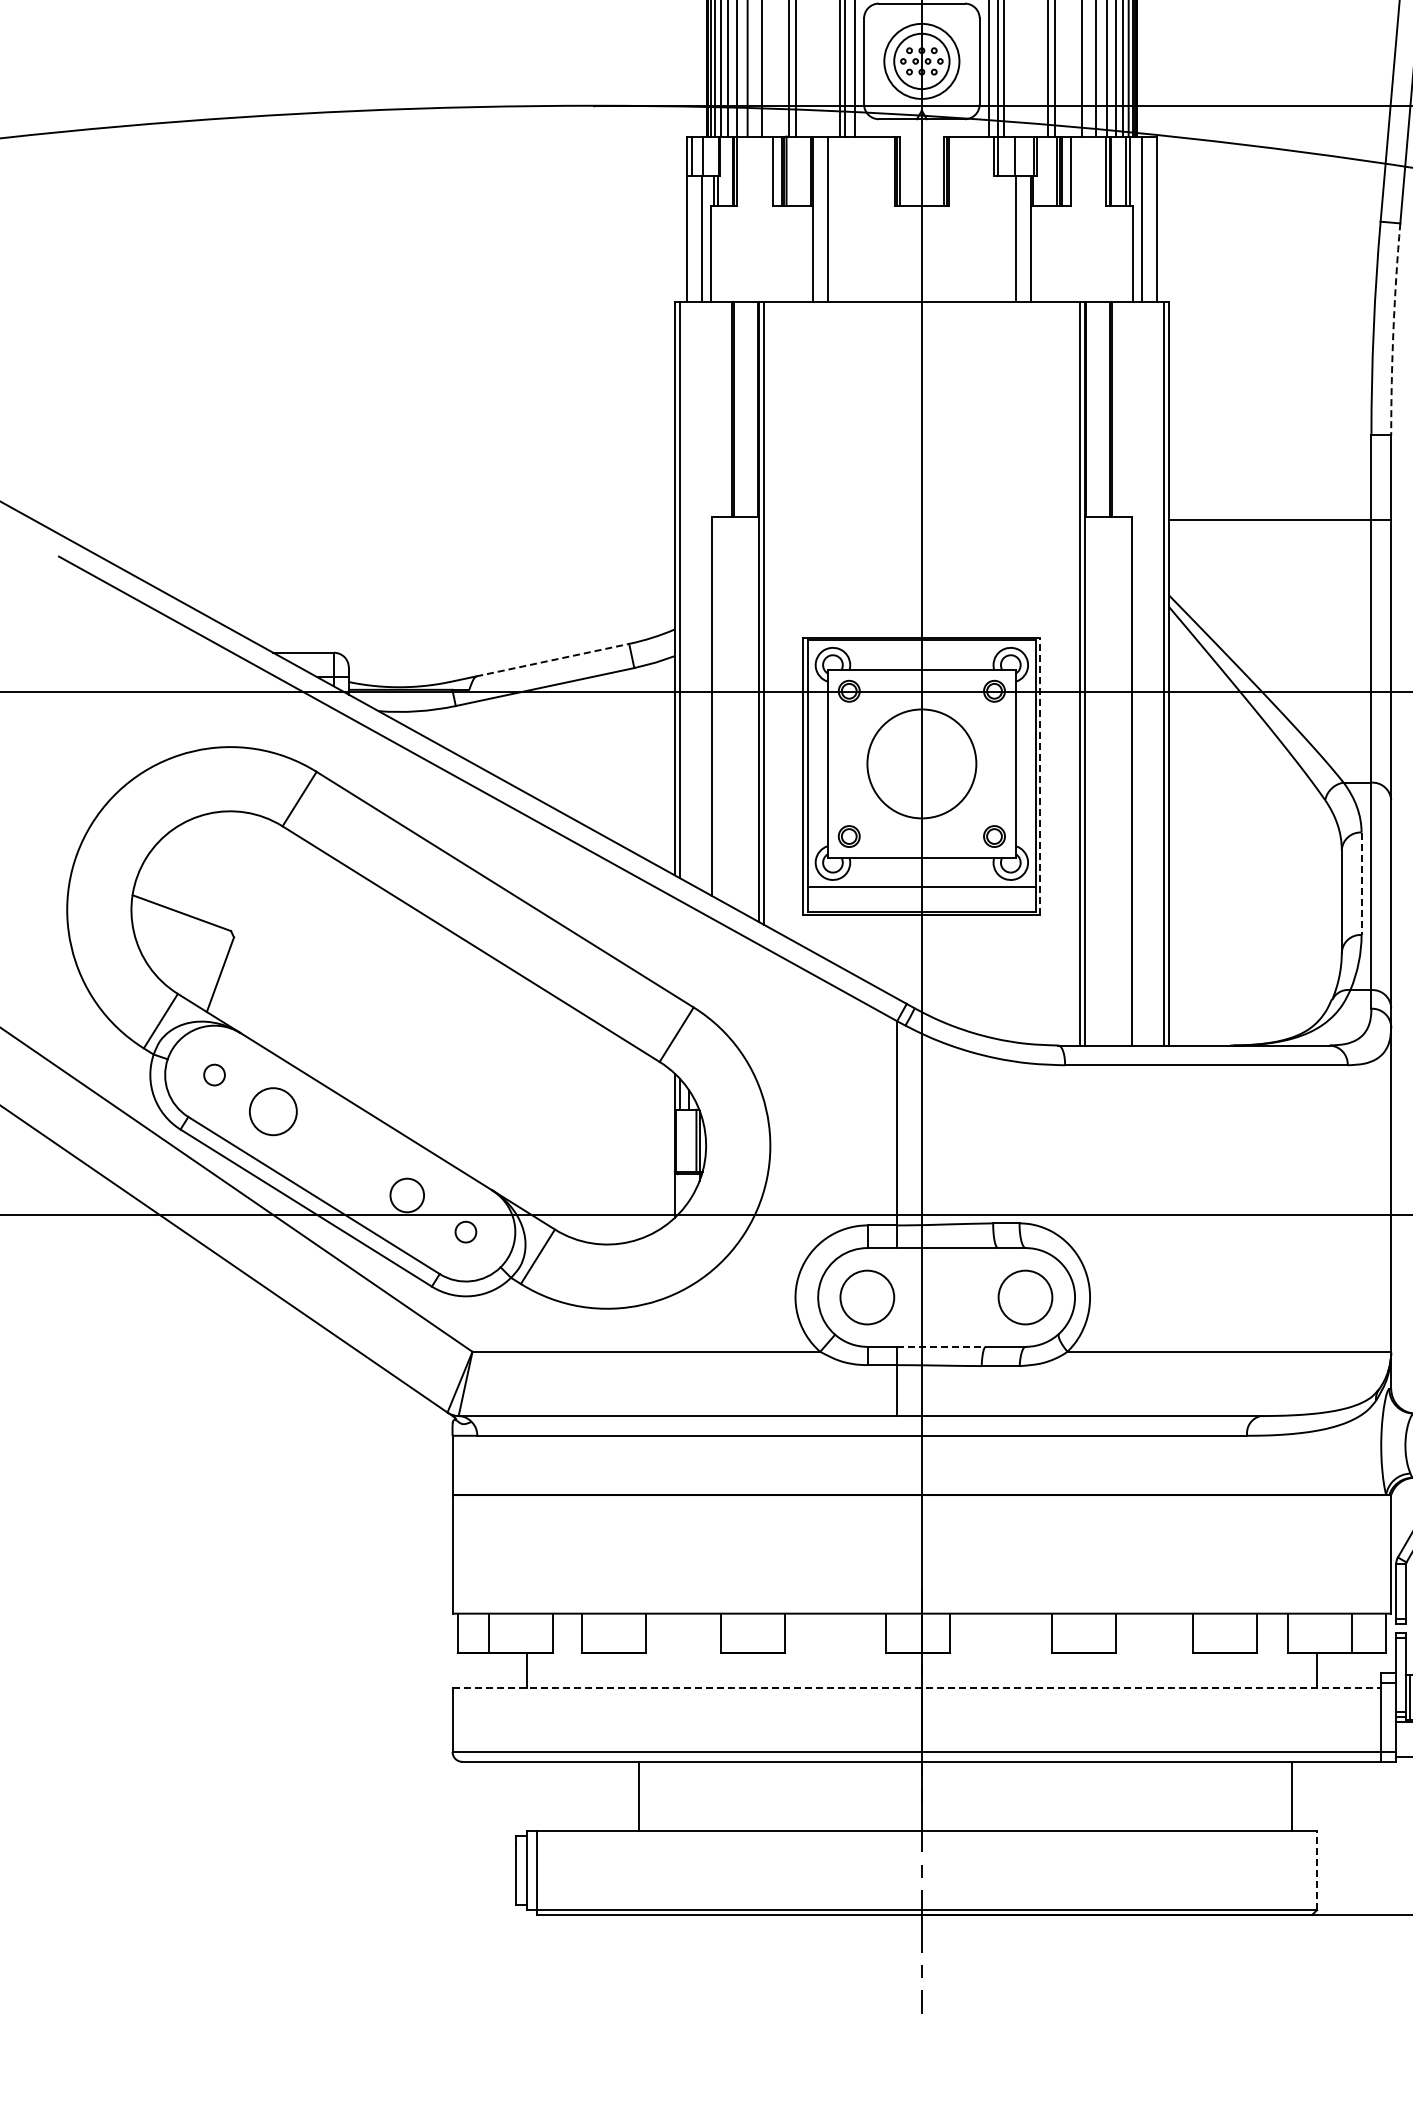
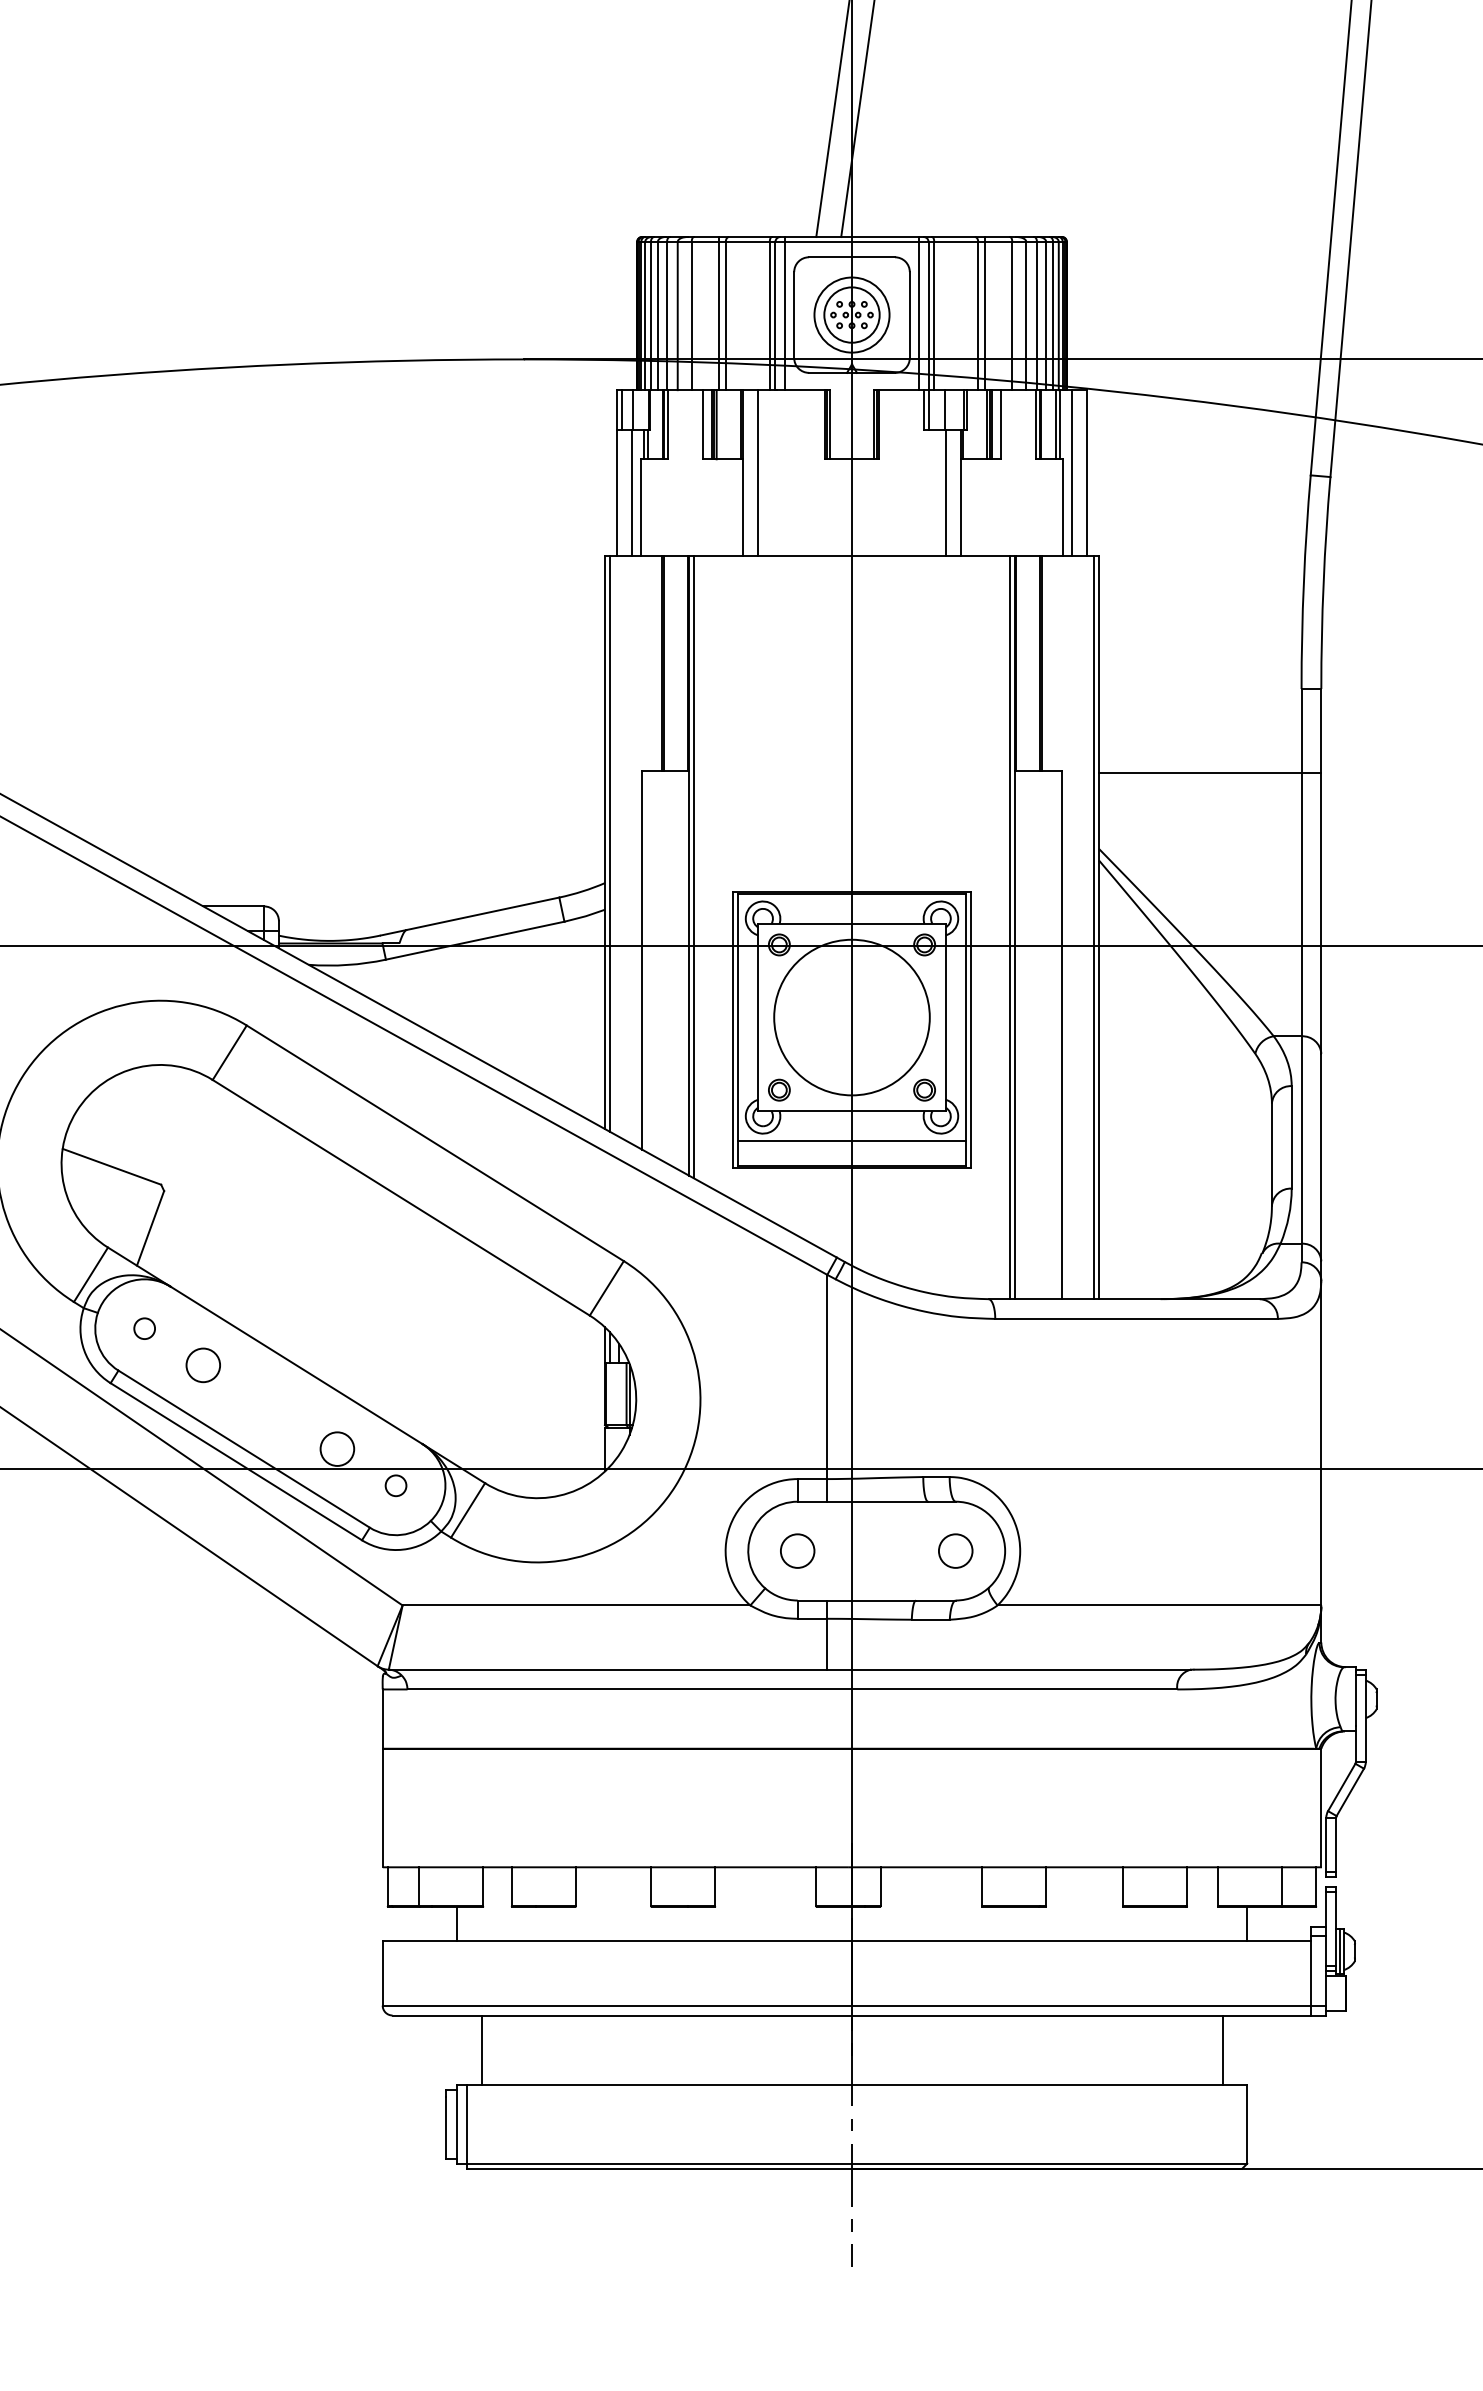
arc: (1393, 328) -> (1323, 582), dashed -> solid
line: (553, 659) -> (483, 913), dashed -> solid
circle: (921, 763) -> (851, 1017), size x1.43
line: (1040, 775) -> (970, 1029), dashed -> solid
line: (1361, 883) -> (1291, 1137), dashed -> solid
circle: (272, 1111) -> (202, 1365), size x0.71
circle: (867, 1296) -> (797, 1550), size x0.62
circle: (1025, 1296) -> (955, 1550), size x0.62
line: (942, 1346) -> (872, 1600), dashed -> solid
line: (917, 1687) -> (847, 1941), dashed -> solid
line: (639, 1795) -> (481, 2049), moved
line: (1317, 1870) -> (1247, 2124), dashed -> solid

